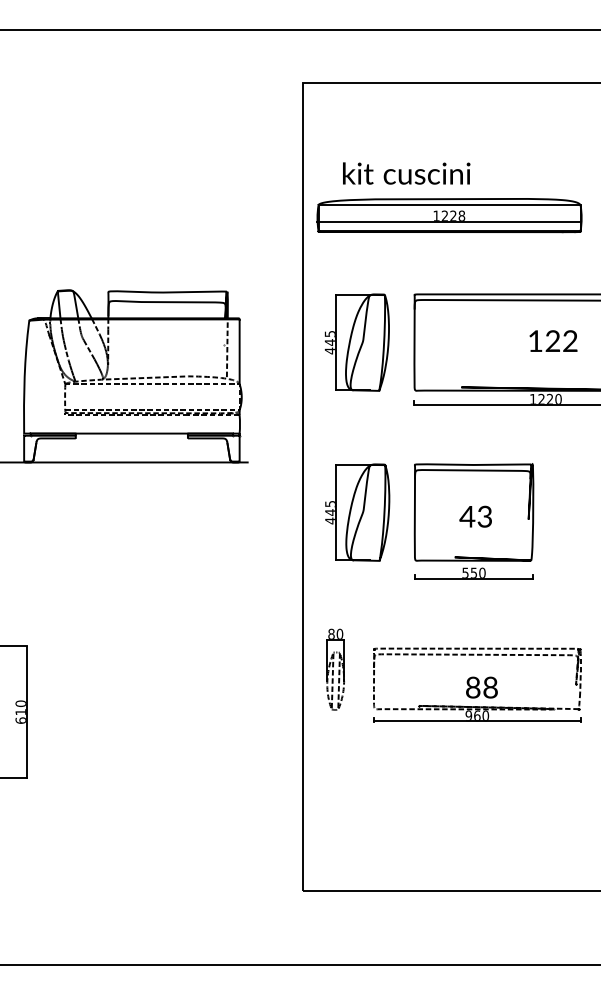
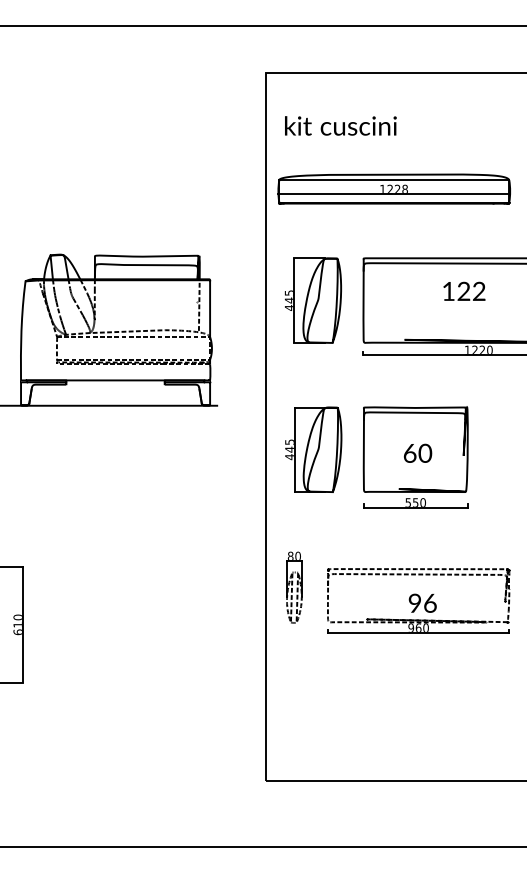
text: (406, 173) -> (340, 125), moved
text: (553, 340) -> (464, 290), moved
text: (475, 516) -> (417, 453), 43 -> 60
text: (481, 687) -> (422, 603), 88 -> 96

